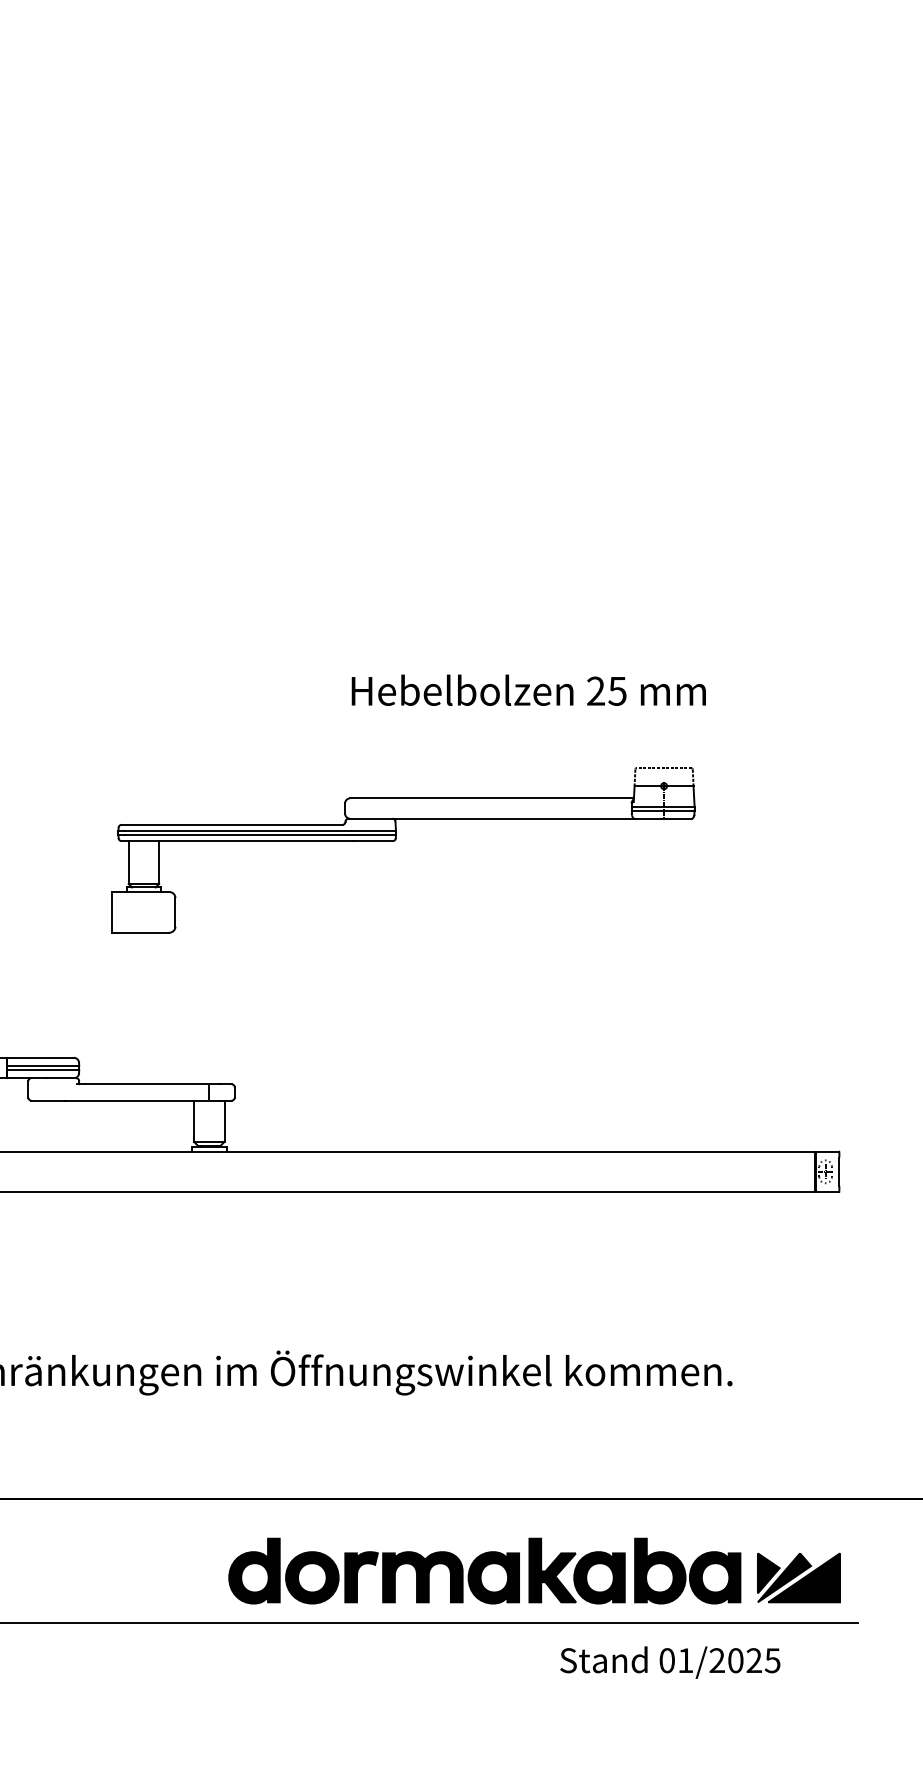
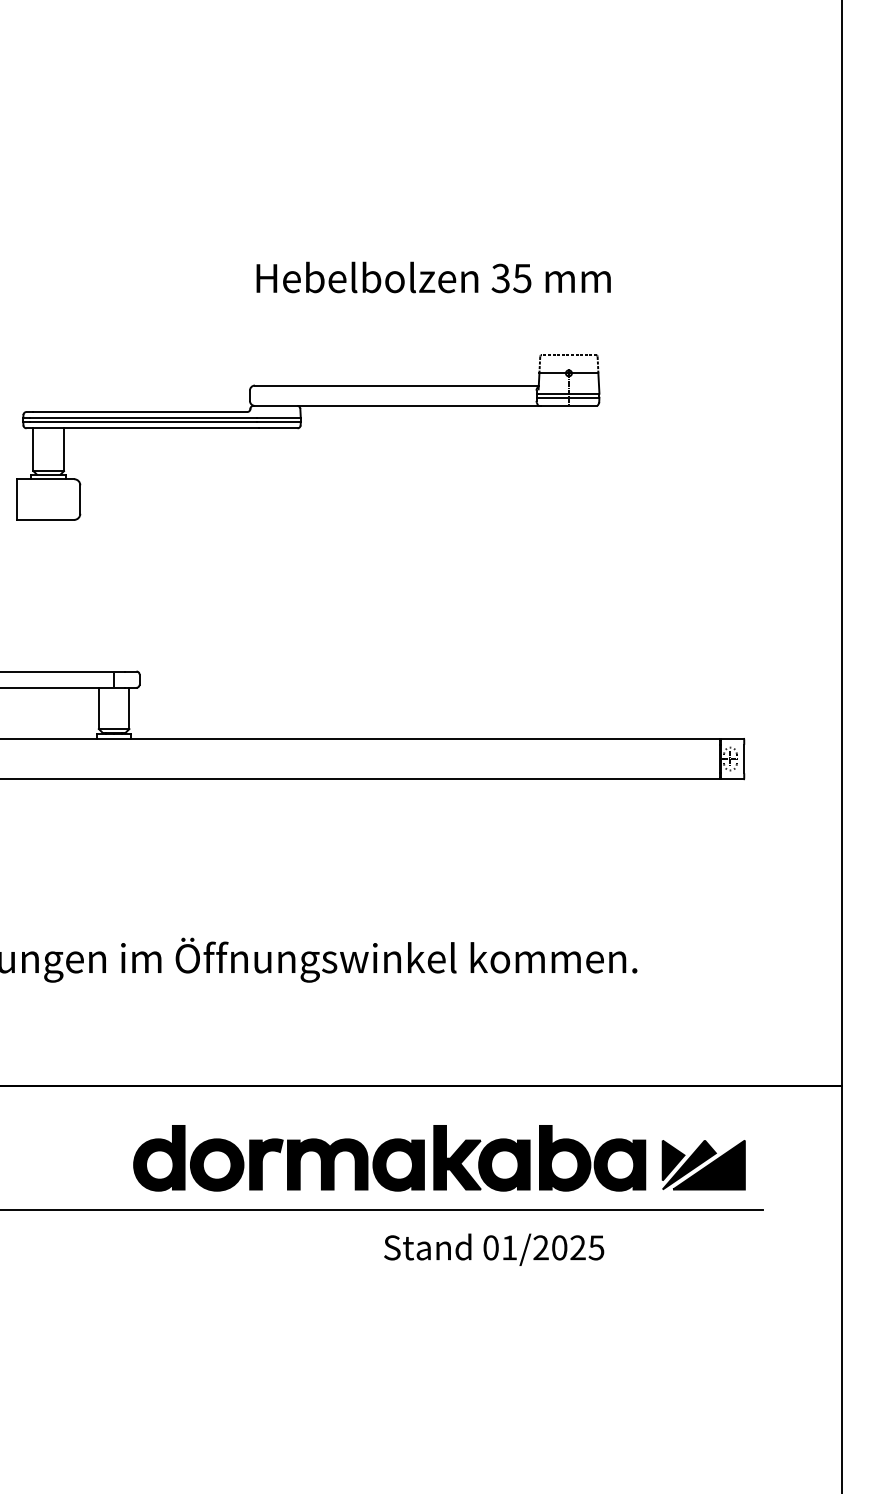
text: (595, 691) -> (500, 278), 25 -> 35
text: (670, 1662) -> (494, 1249), moved

